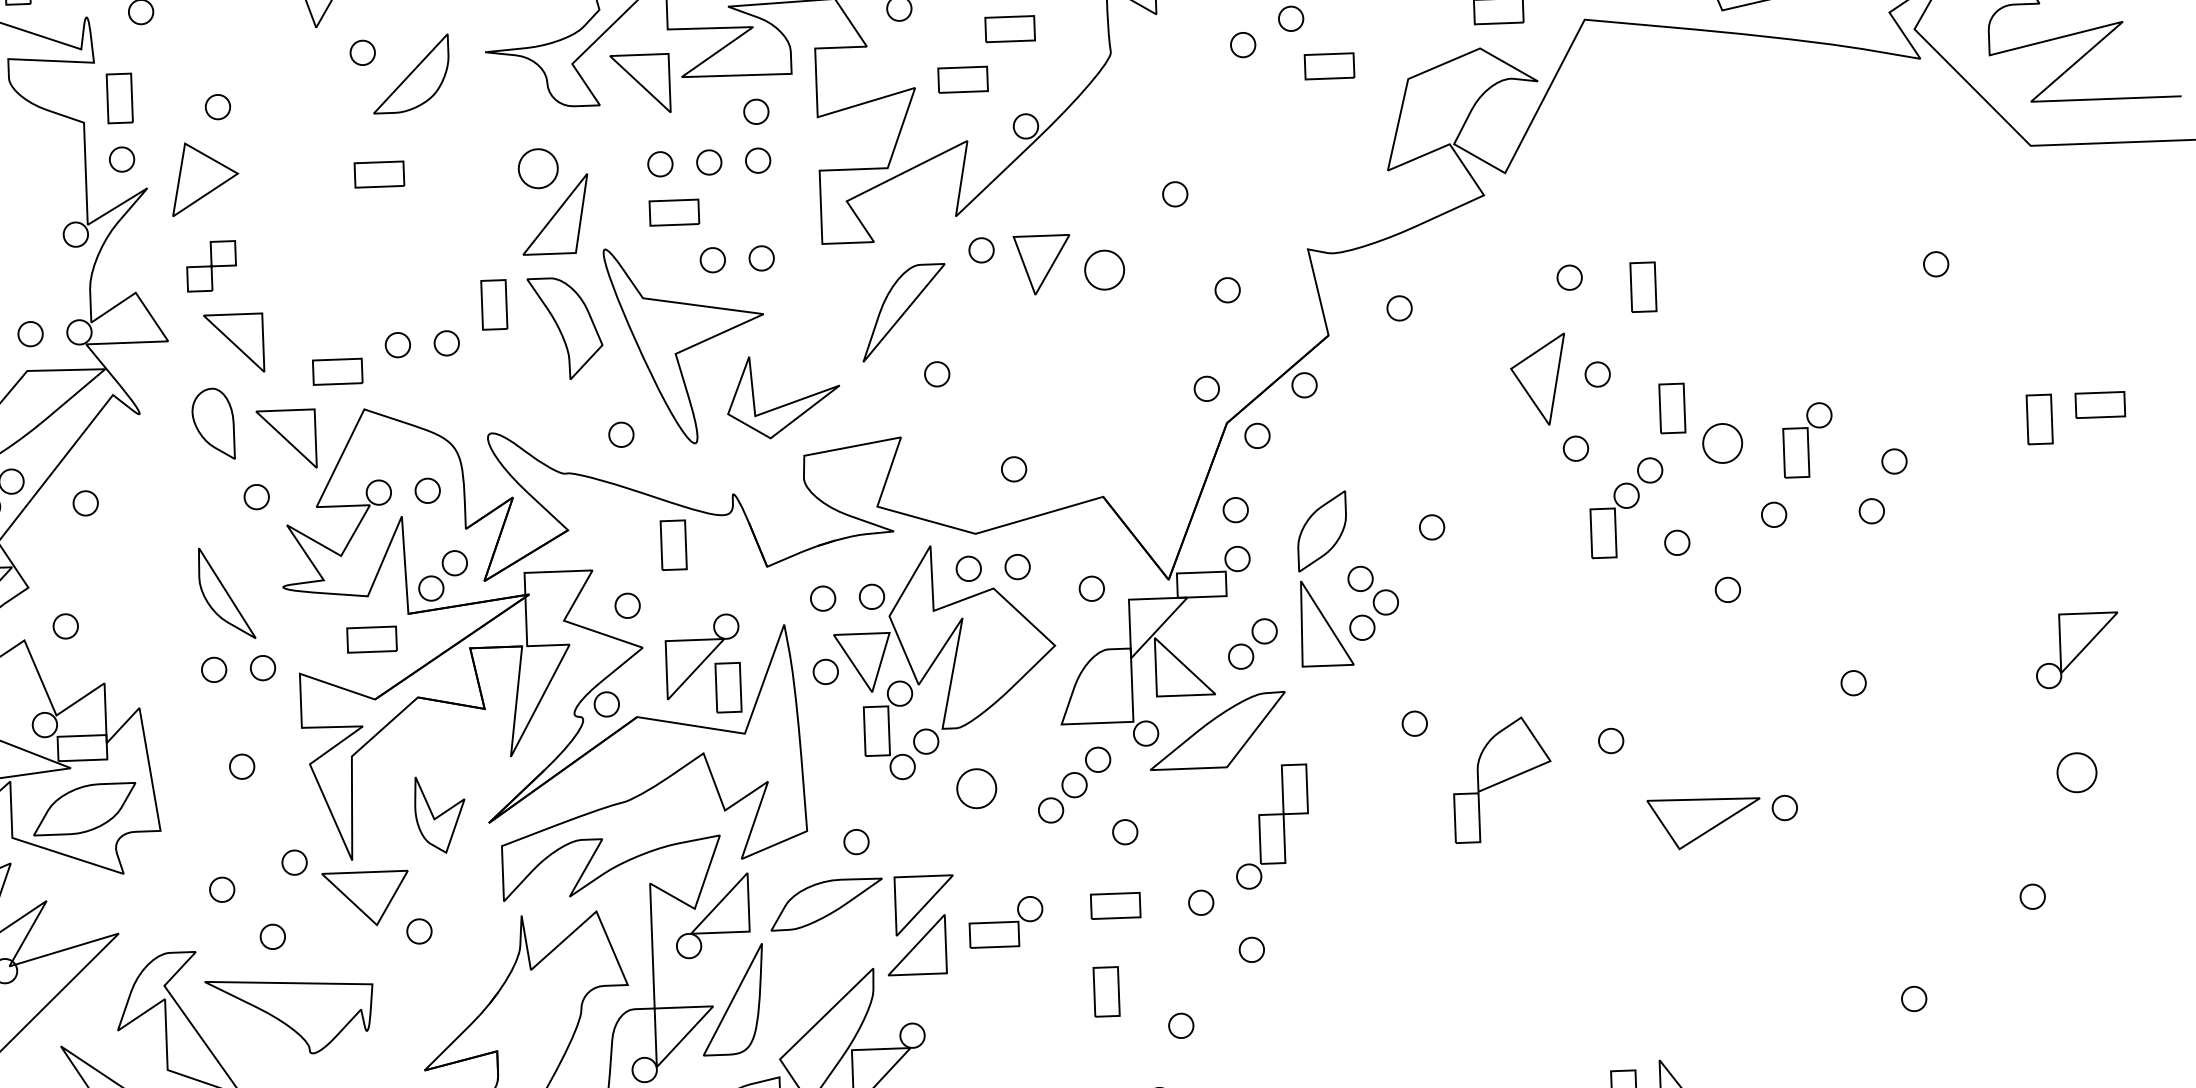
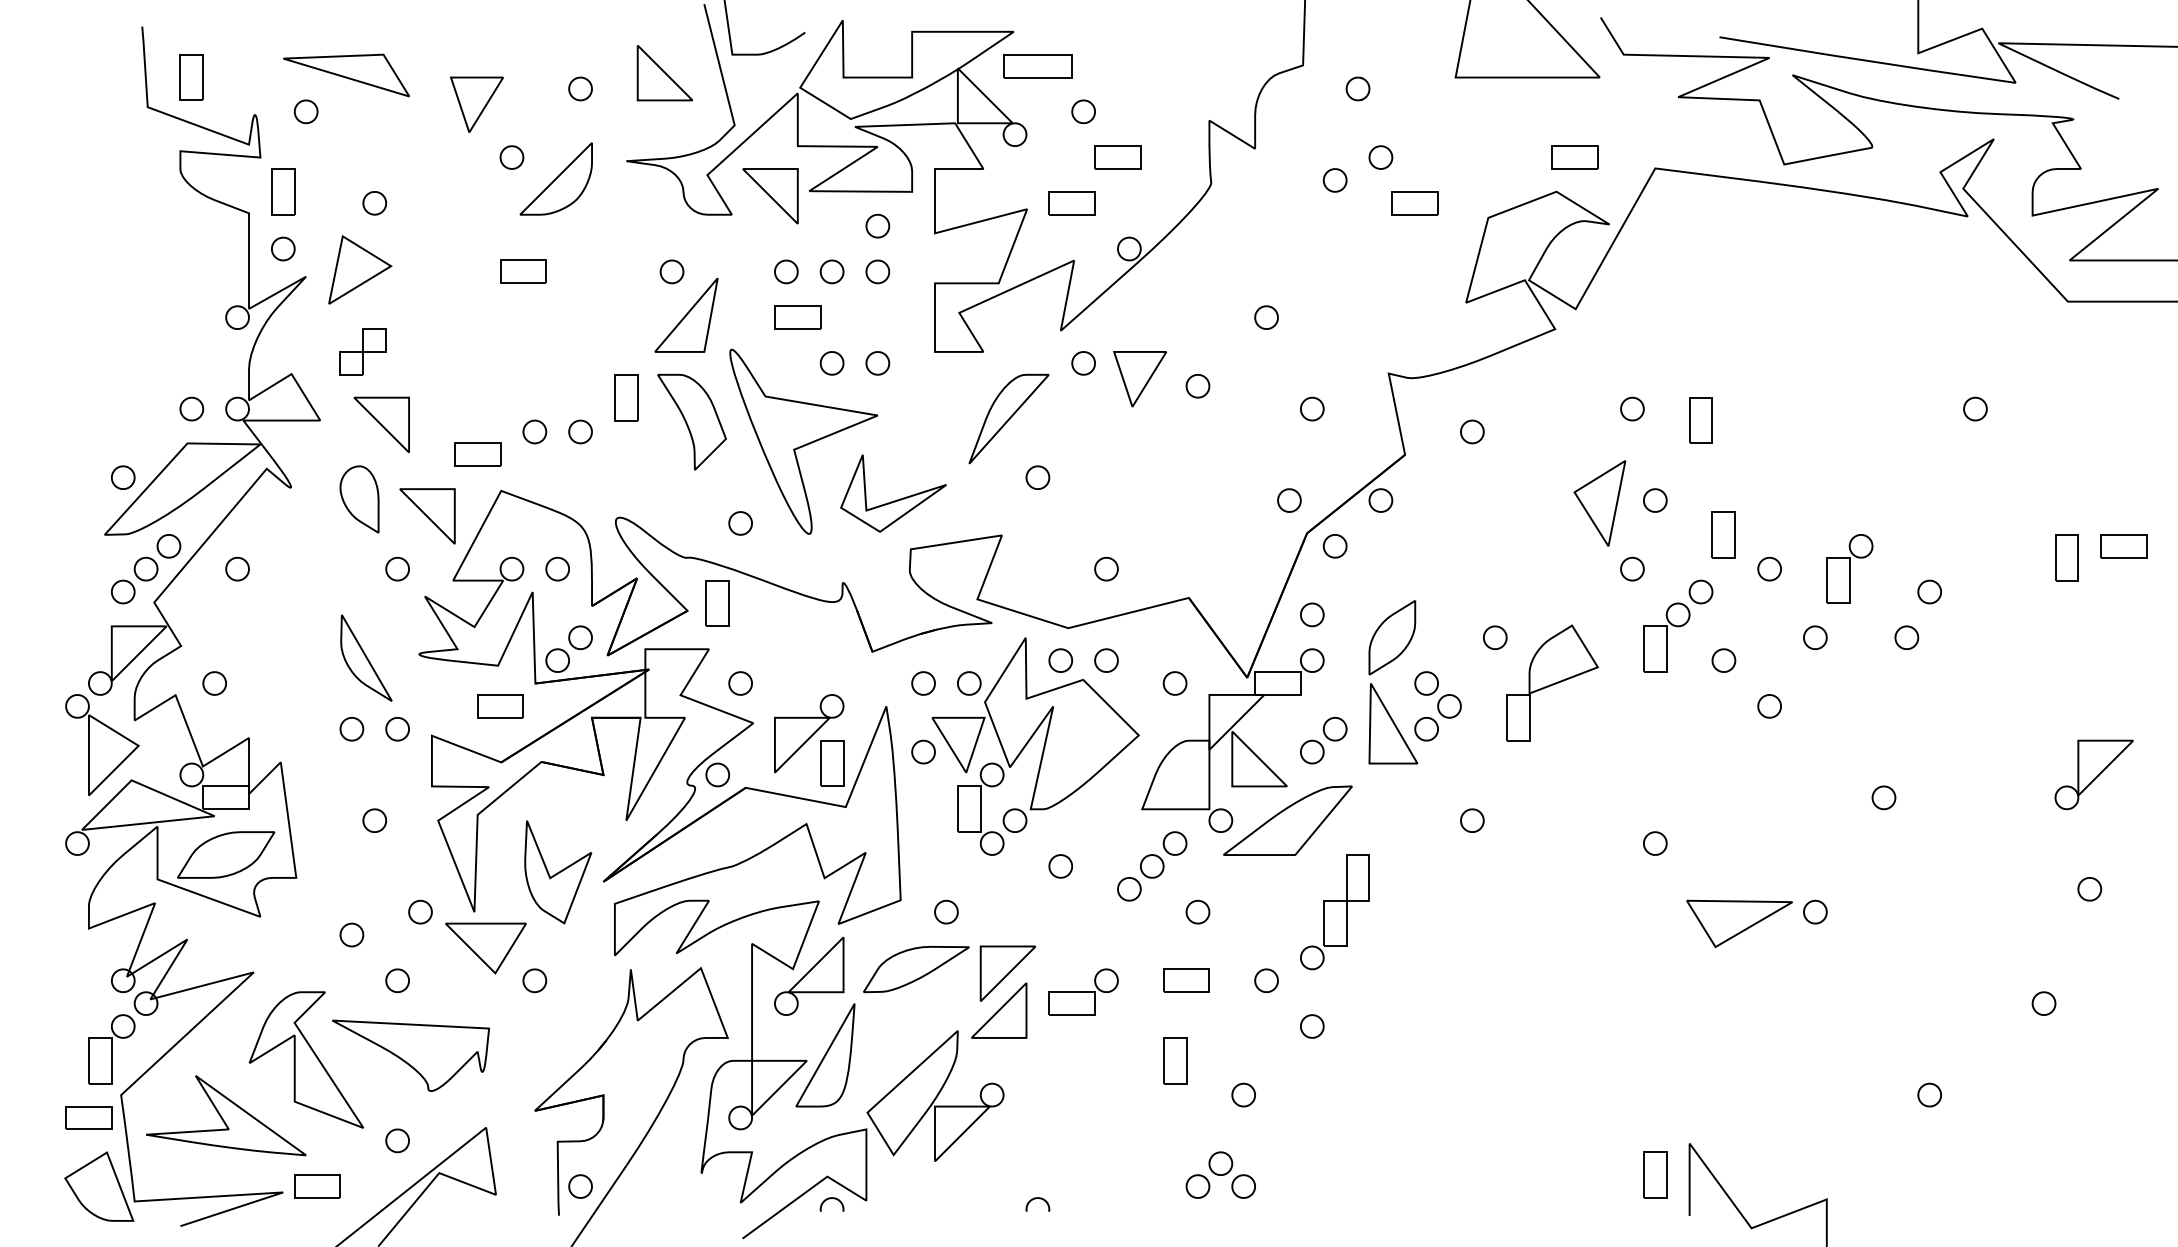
part: (537, 168) -> (671, 271), size x0.62
part: (1104, 270) -> (1197, 386), size x0.62
part: (1722, 442) -> (1769, 568), size x0.62
part: (673, 545) -> (717, 603), moved
part: (2076, 773) -> (2089, 889), size x0.62
part: (1502, 779) -> (1552, 682), moved
part: (976, 788) -> (1060, 866), size x0.62
part: (440, 814) -> (558, 872), size x1.43

